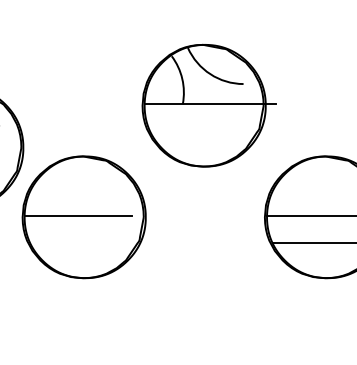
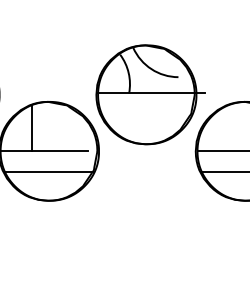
part: (208, 105) -> (149, 94), moved
line: (63, 188) -> (32, 127), added
line: (83, 242) -> (48, 171), added

